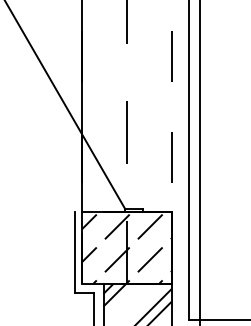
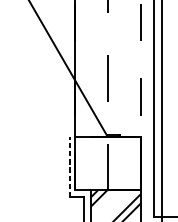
hatch: (126, 248) -> (107, 164), removed
line: (74, 252) -> (69, 167), solid -> dashed

